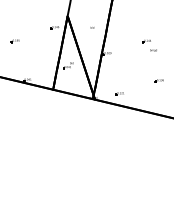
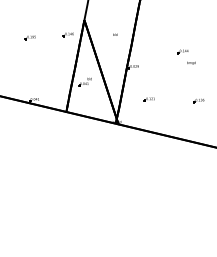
part: (14, 41) -> (29, 38), moved
part: (119, 93) -> (148, 99), moved

